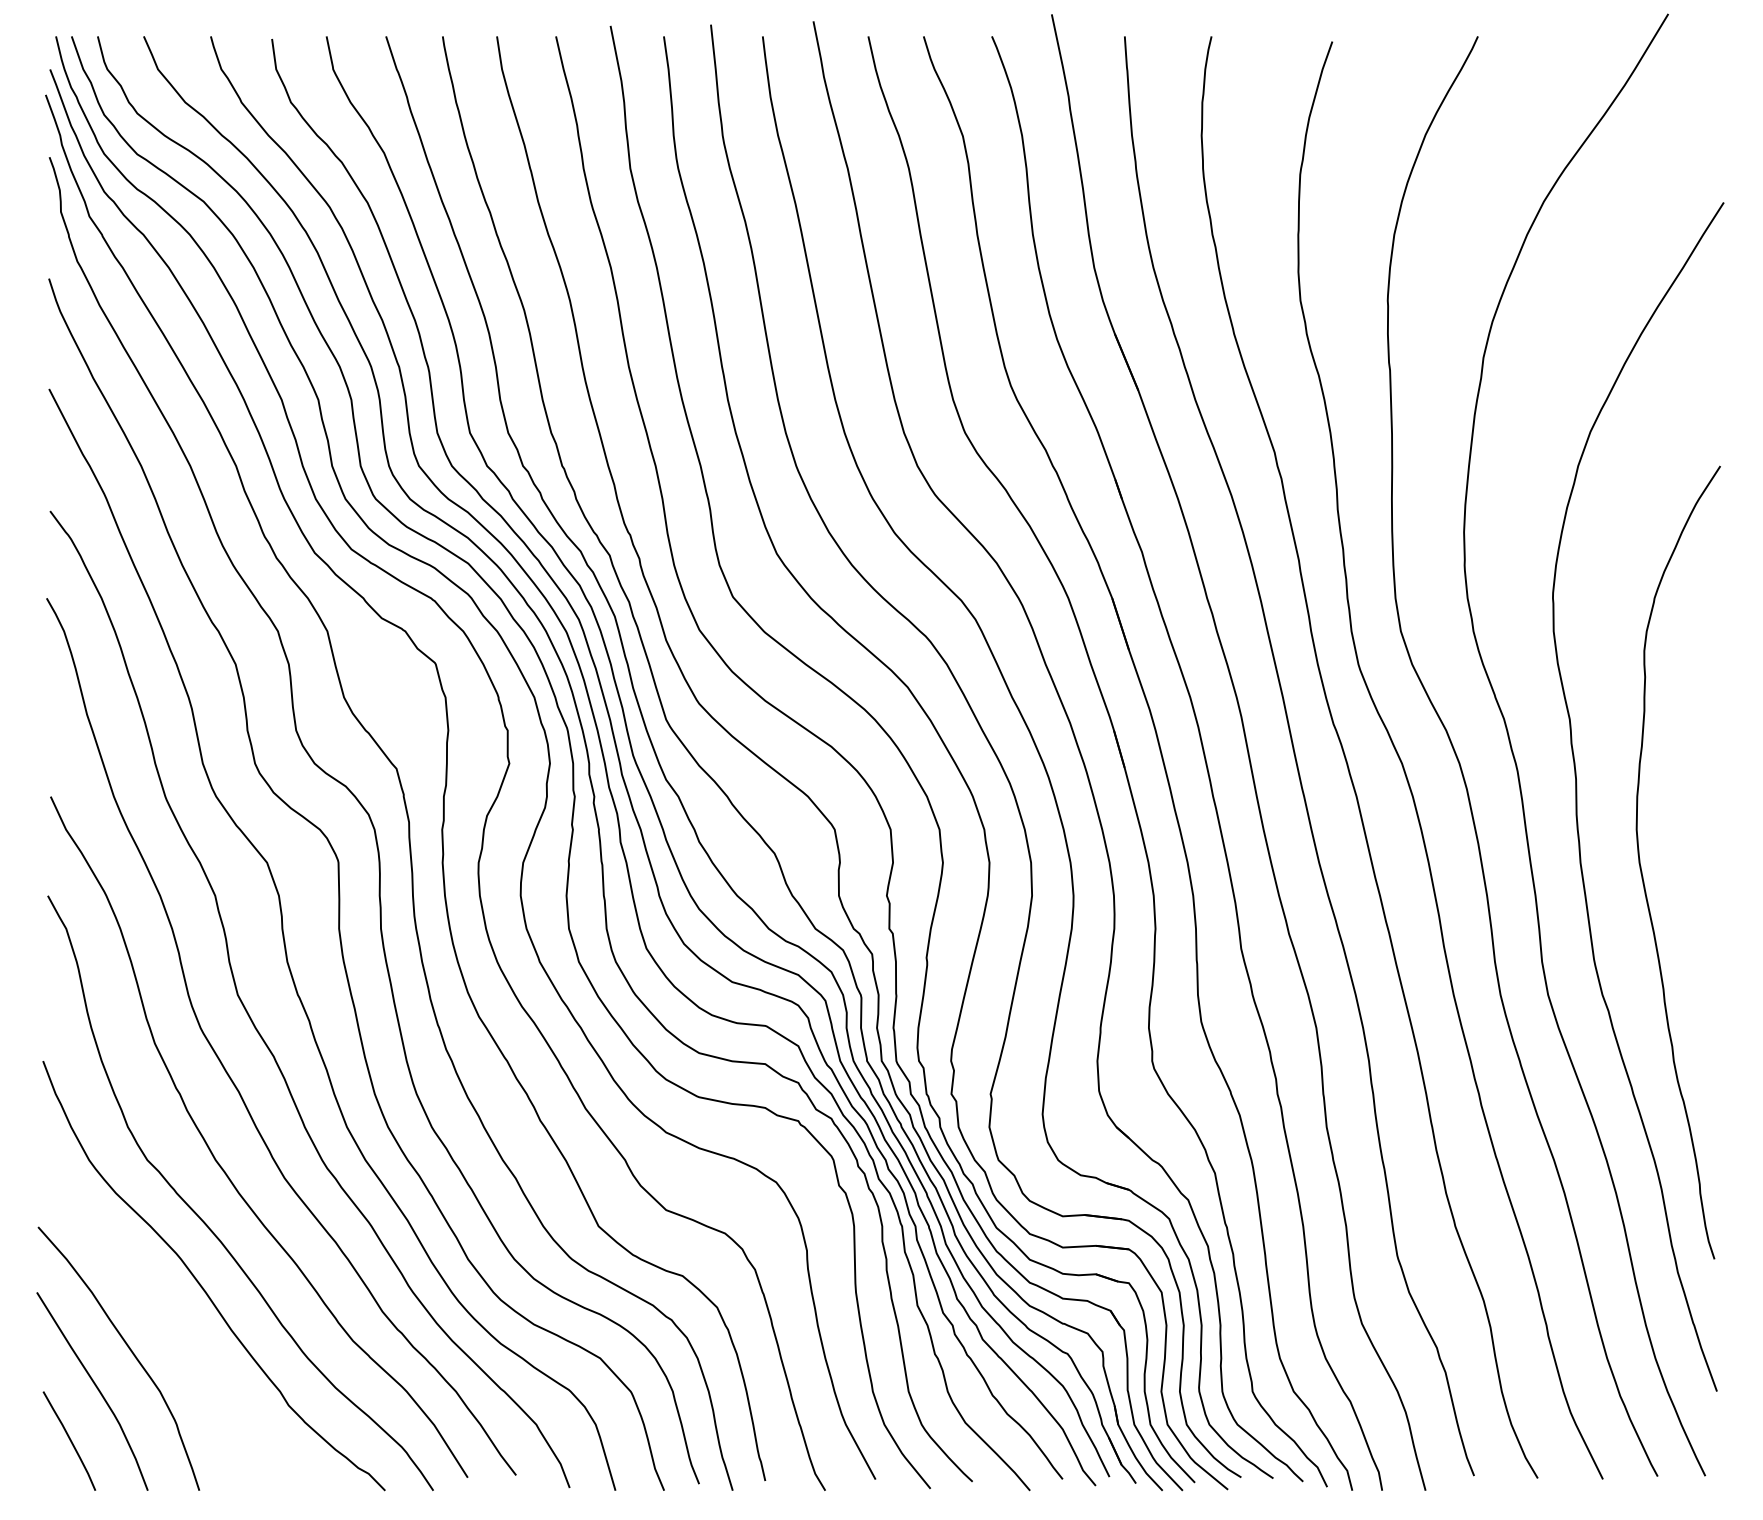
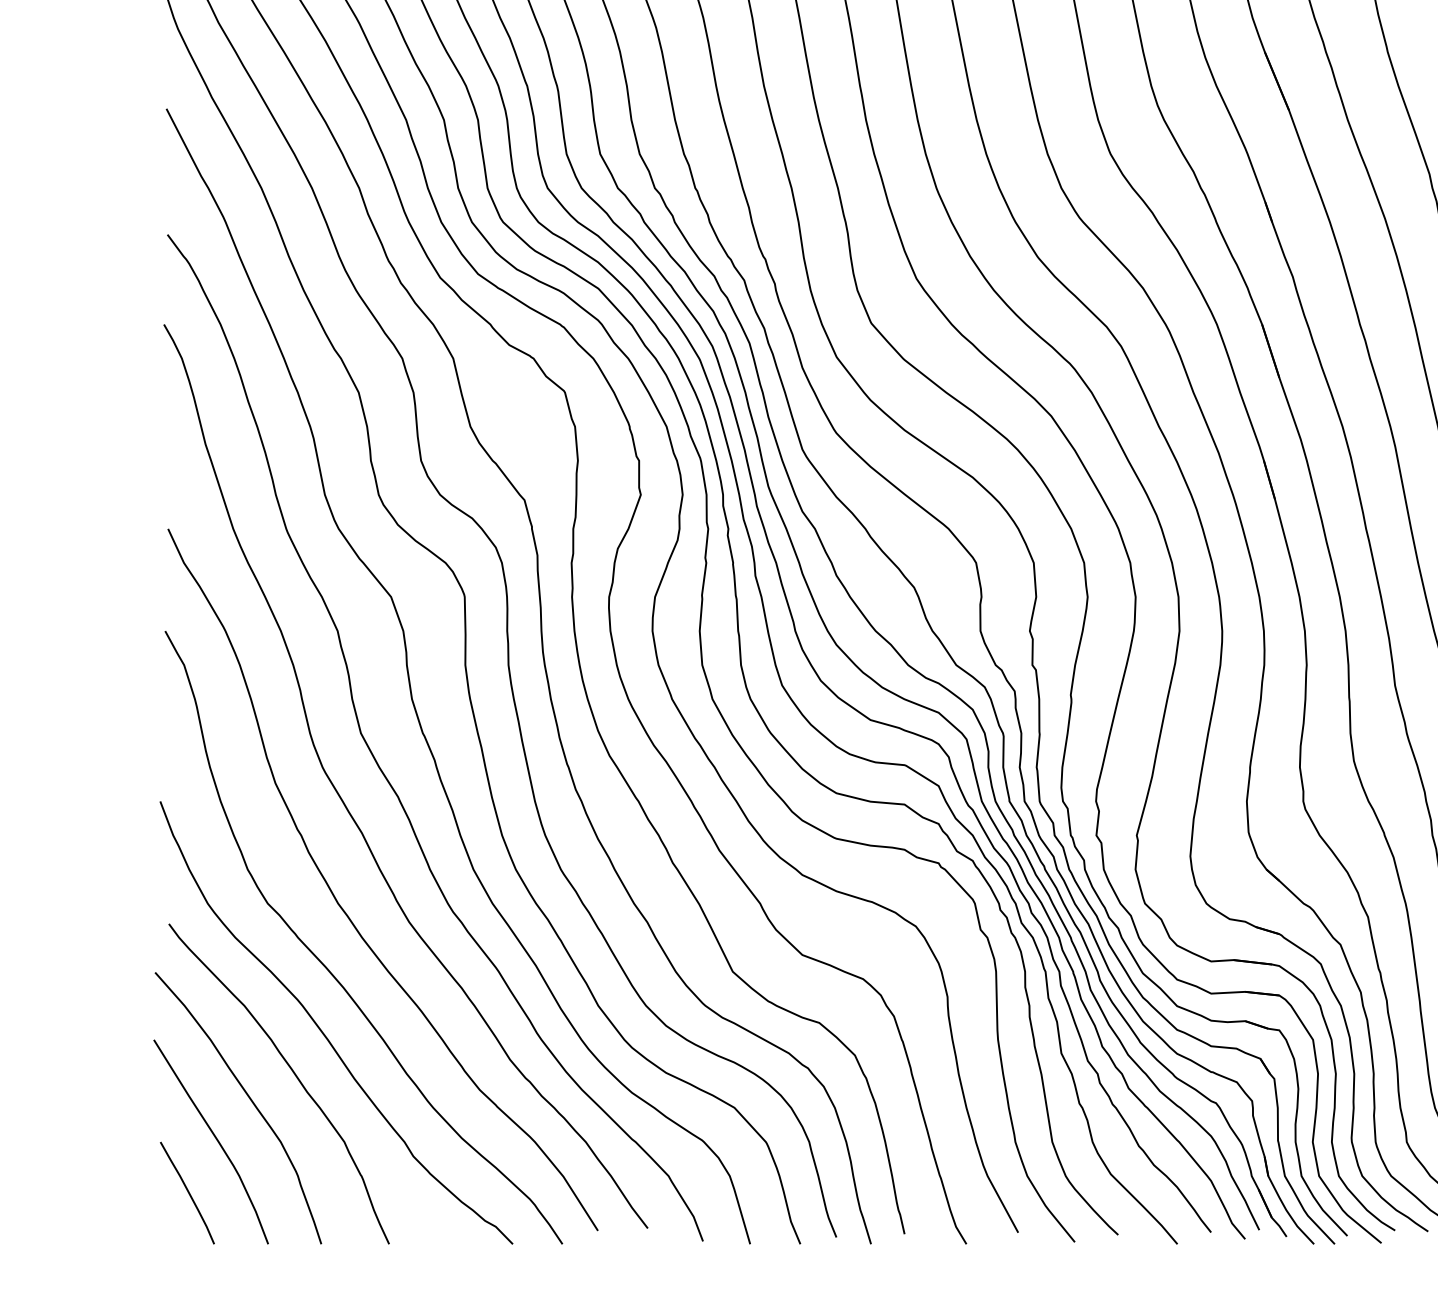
curve: (171, 1324) -> (292, 1072), added

